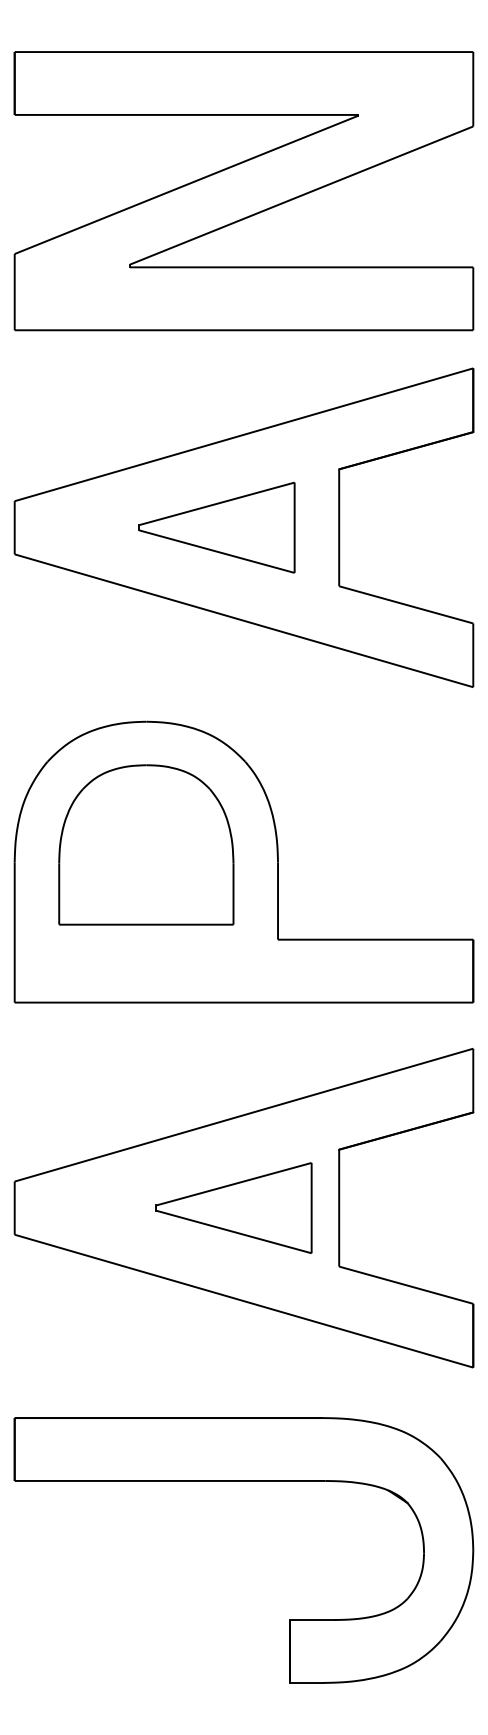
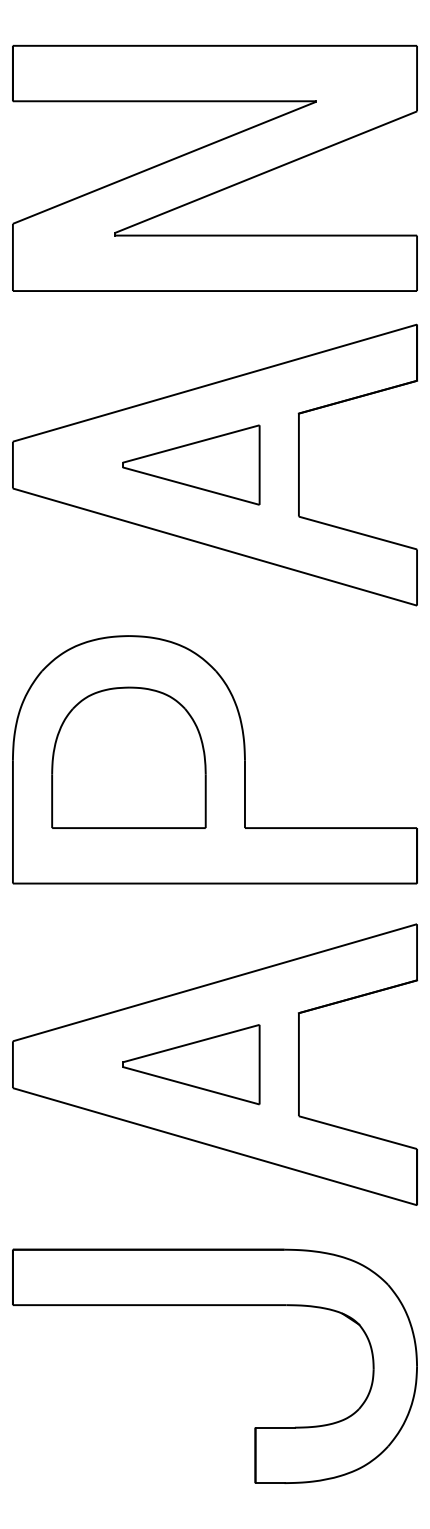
part: (146, 844) -> (129, 757), moved
part: (233, 1207) -> (190, 1064), moved

